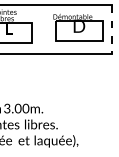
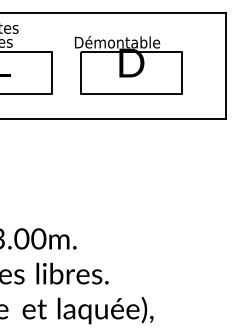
part: (78, 27) -> (129, 65), moved
line: (111, 30) -> (226, 67), dashed -> solid

